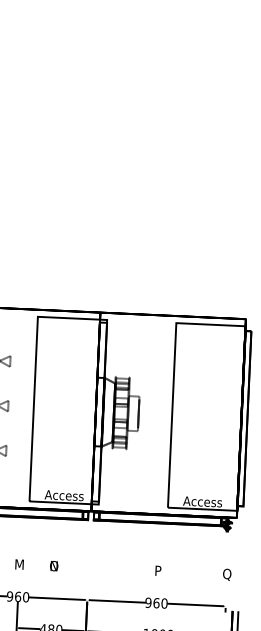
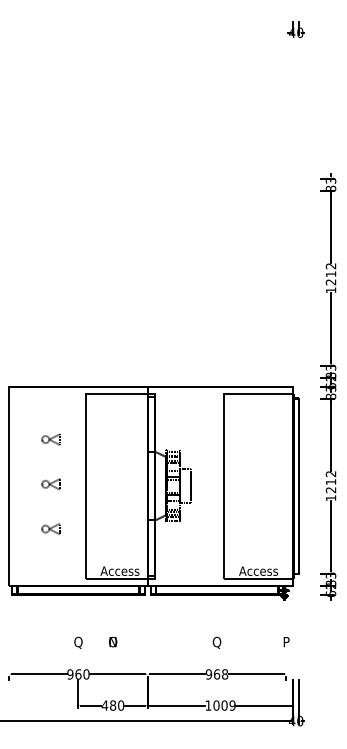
text: (19, 565) -> (78, 642), M -> Q
text: (157, 571) -> (216, 642), P -> Q
text: (227, 574) -> (286, 642), Q -> P
text: (164, 603) -> (225, 674), 960 -> 968

